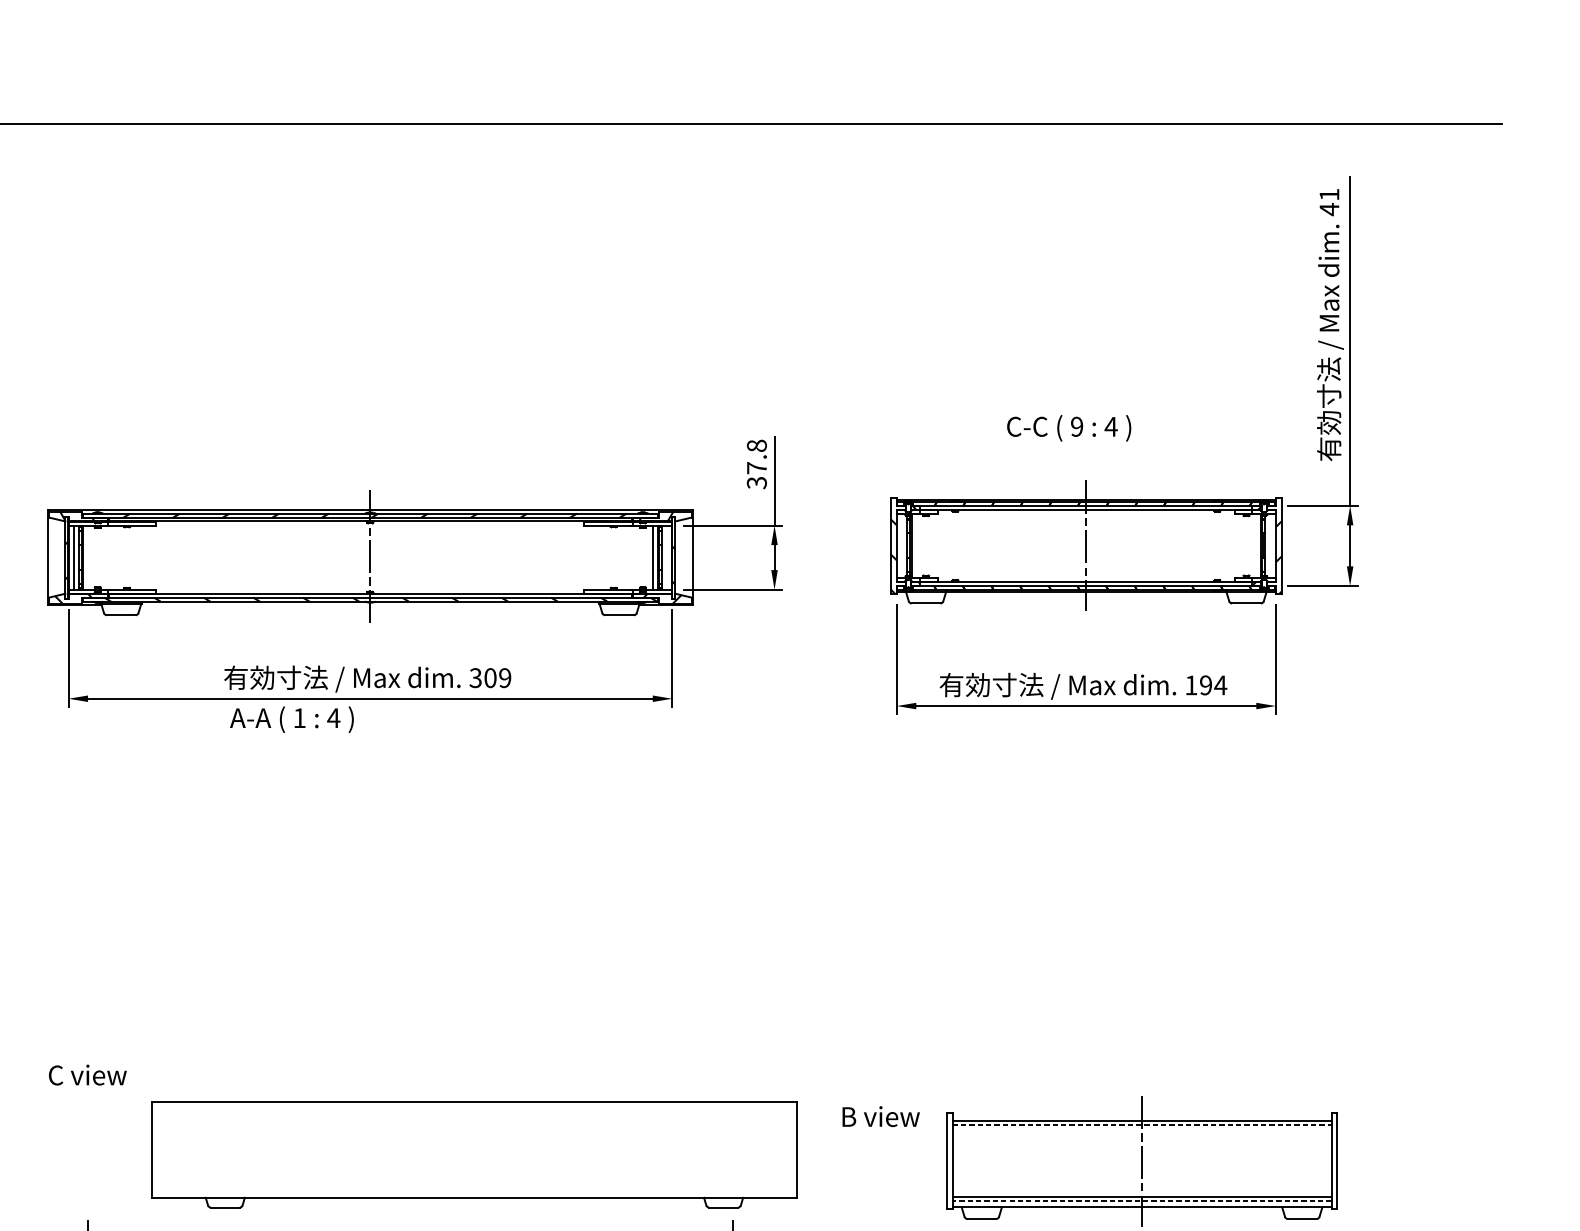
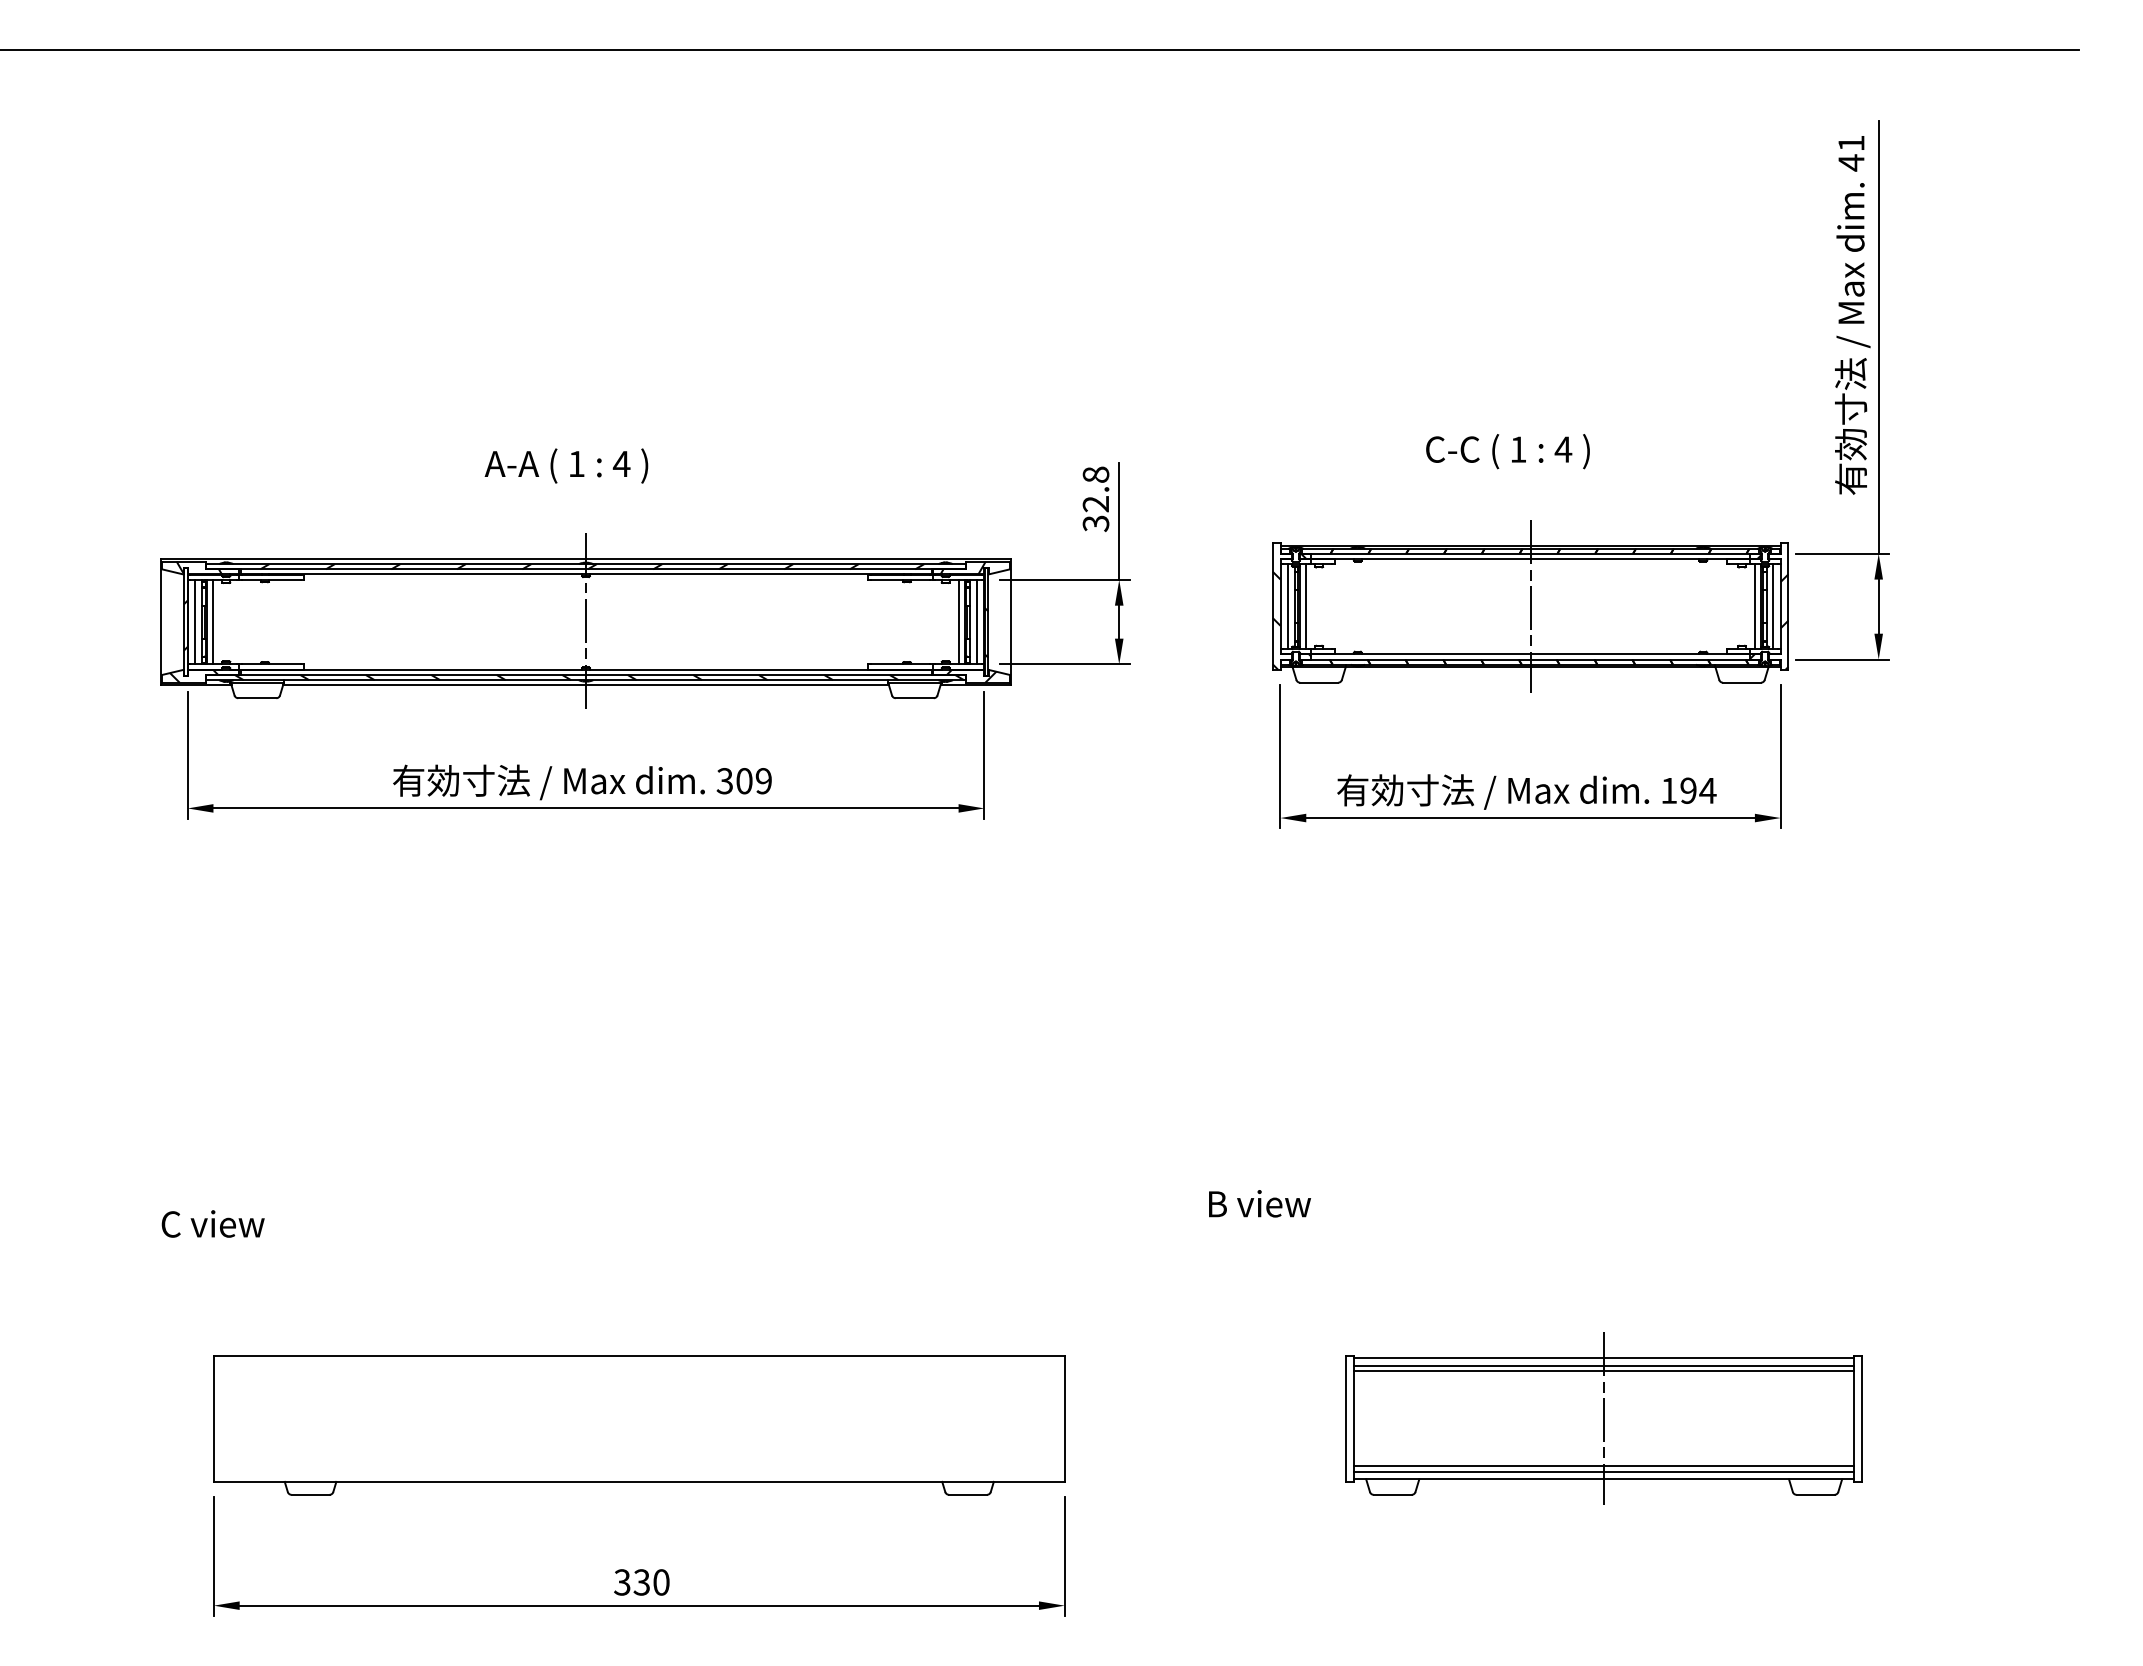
text: (1077, 426) -> (1518, 449), 9 -> 1
text: (756, 468) -> (1095, 504), 37.8 -> 32.8
line: (902, 545) -> (1288, 606), added
line: (916, 545) -> (1306, 606), added
line: (1256, 545) -> (1754, 606), added
line: (1269, 545) -> (1772, 606), added
line: (88, 557) -> (213, 621), added
line: (666, 557) -> (976, 621), added
line: (370, 605) -> (585, 685), added
text: (291, 719) -> (566, 465), moved
text: (87, 1074) -> (212, 1223), moved
line: (1142, 1115) -> (1604, 1358), added
text: (880, 1116) -> (1259, 1203), moved
line: (1142, 1125) -> (1604, 1371), dashed -> solid
part: (474, 1155) -> (639, 1425), moved
line: (1141, 1201) -> (1603, 1471), dashed -> solid

